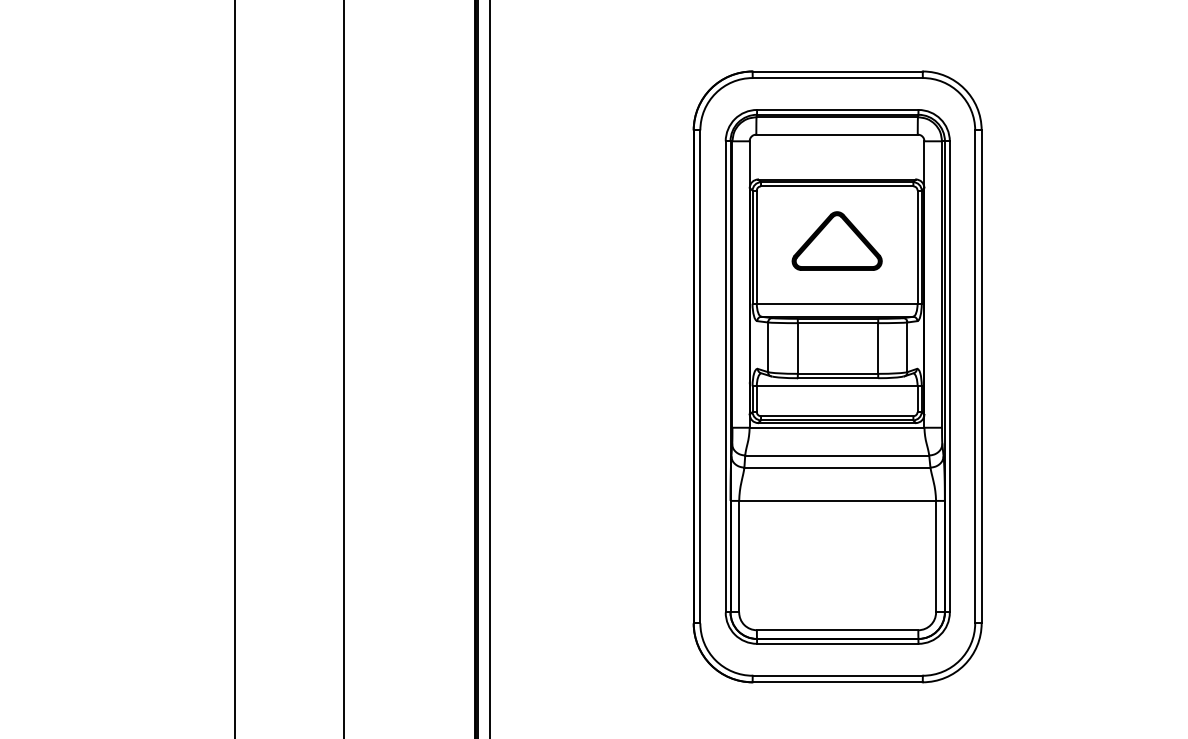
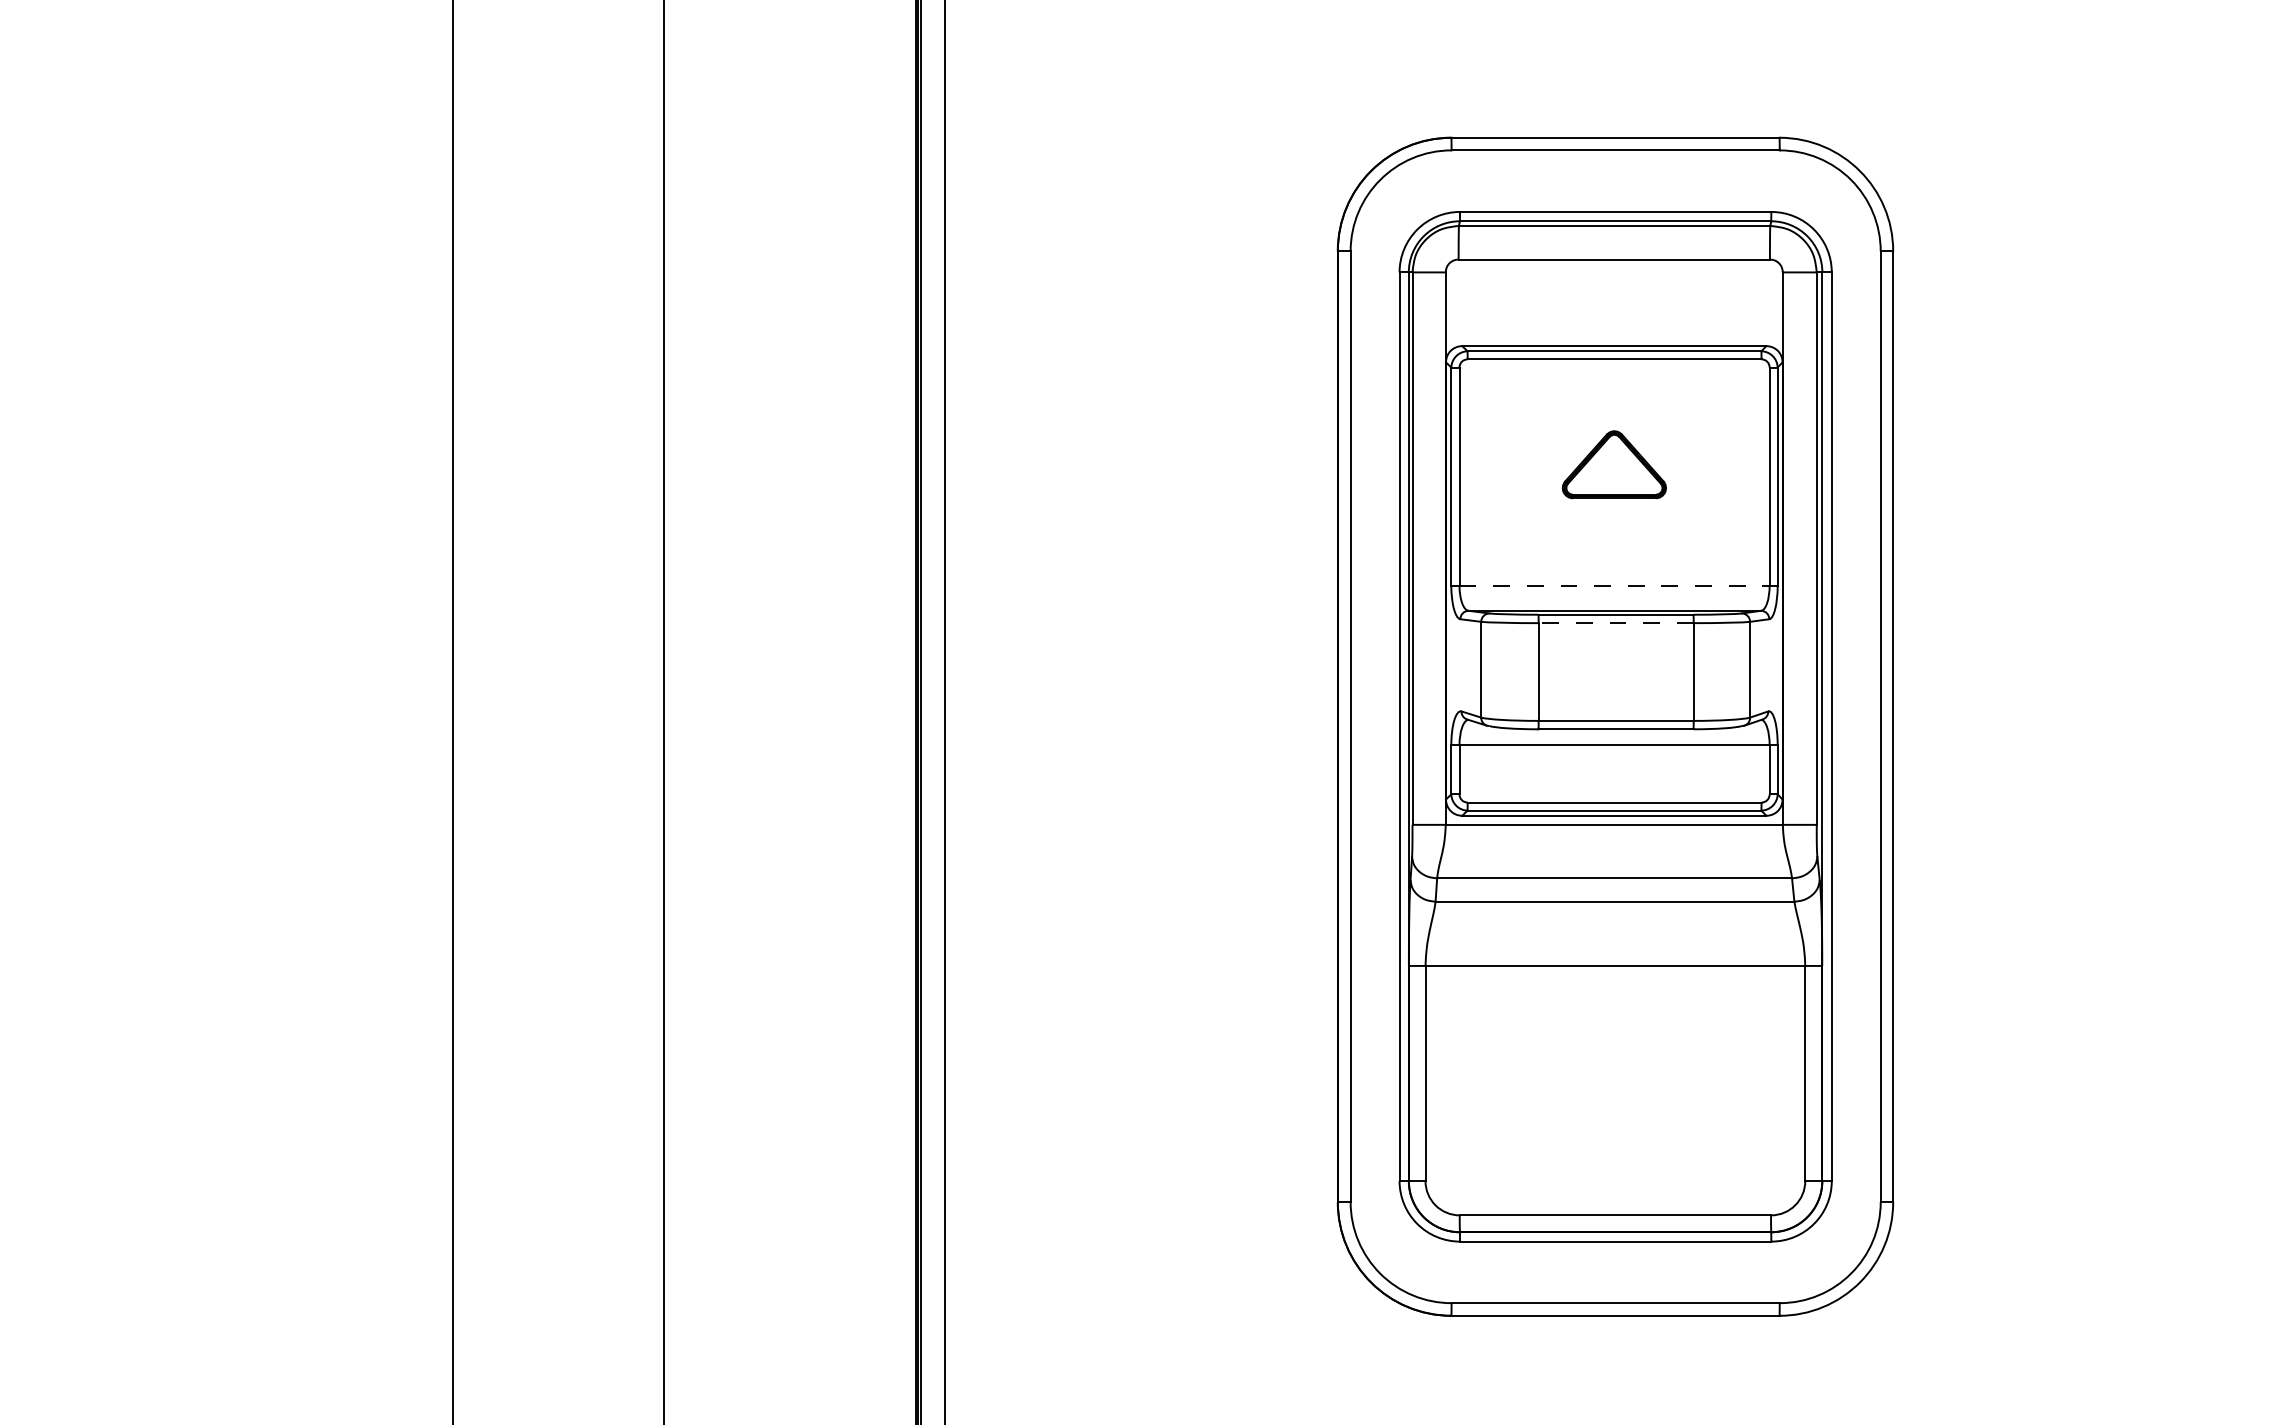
part: (836, 240) -> (1613, 463), size x0.6
line: (837, 303) -> (1615, 585), solid -> dashed
line: (837, 323) -> (1615, 623), solid -> dashed

